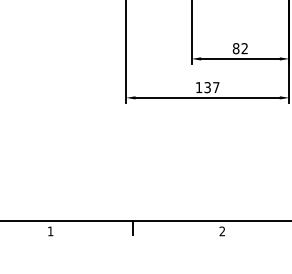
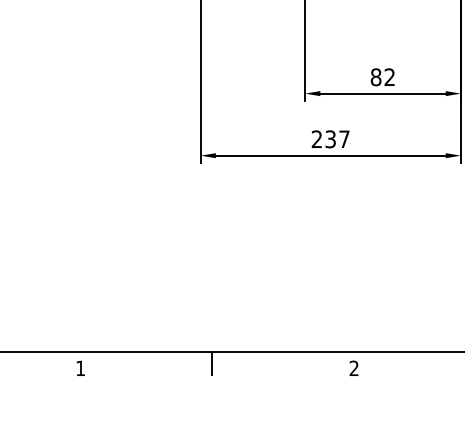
text: (198, 87) -> (316, 139), 137 -> 237

